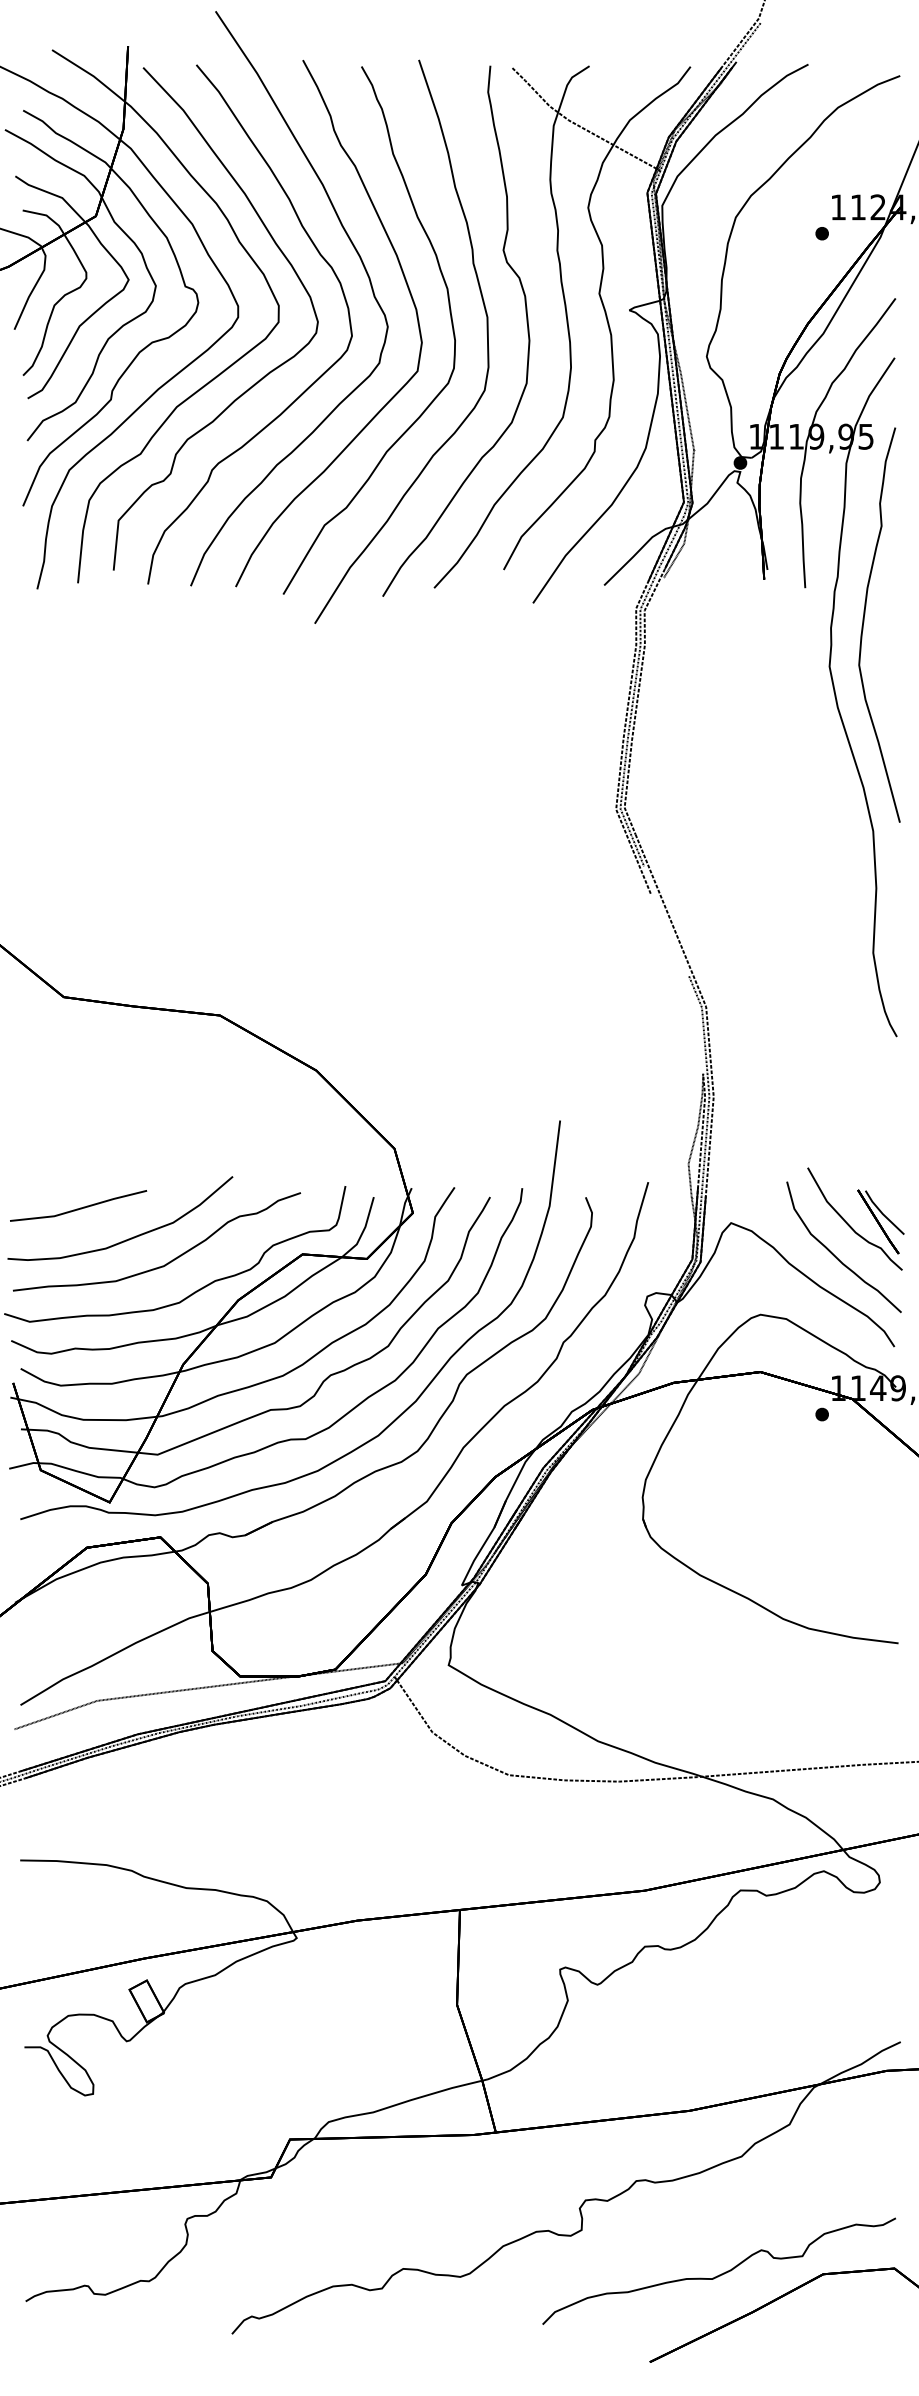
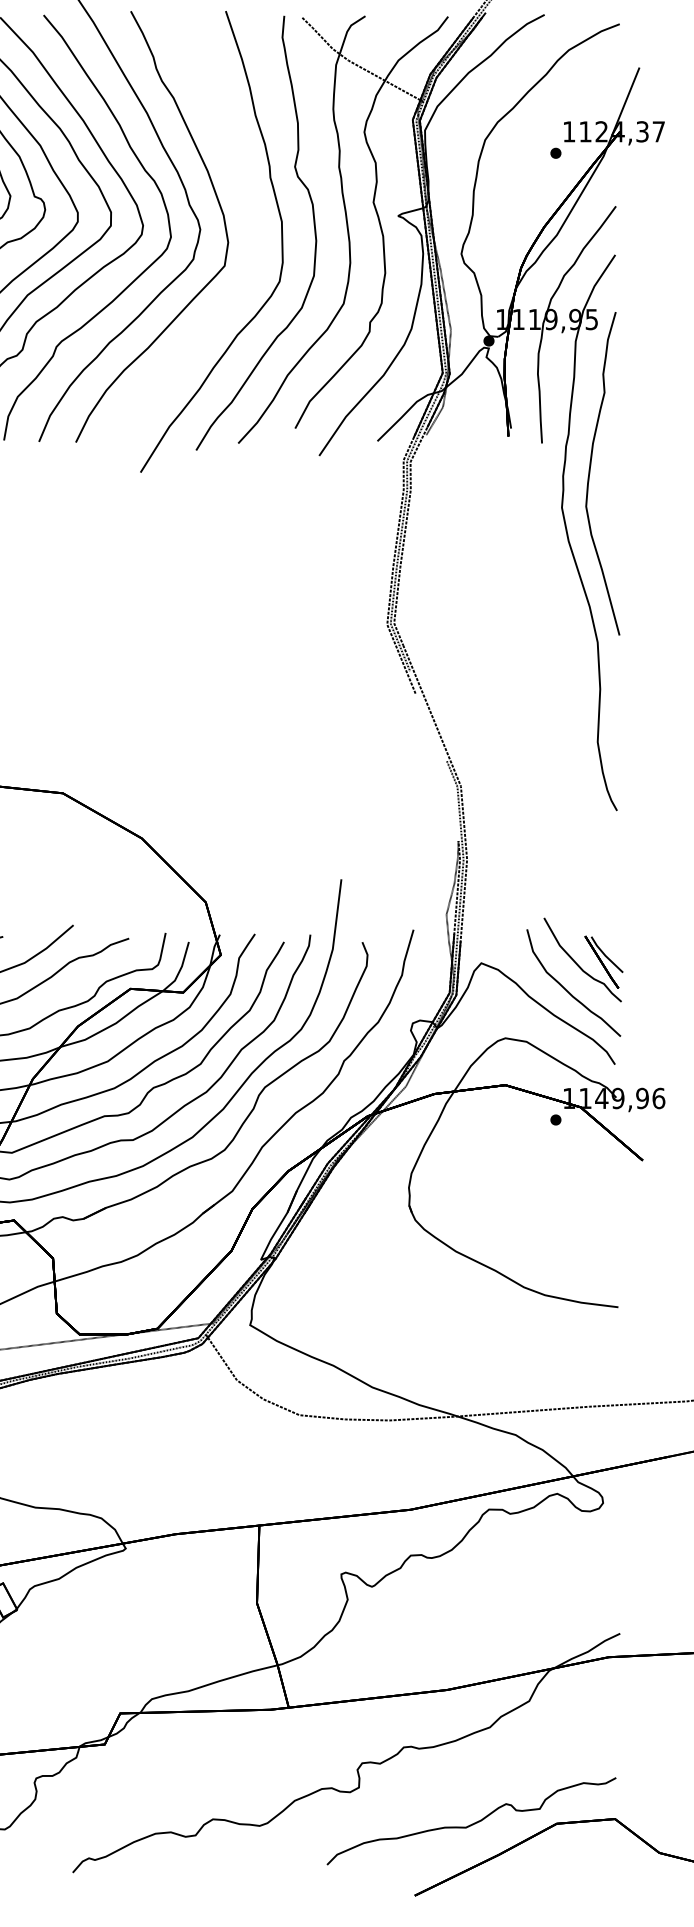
part: (450, 319) -> (251, 223), removed

